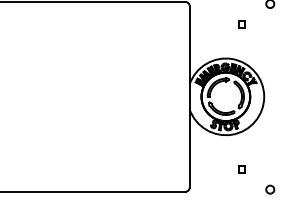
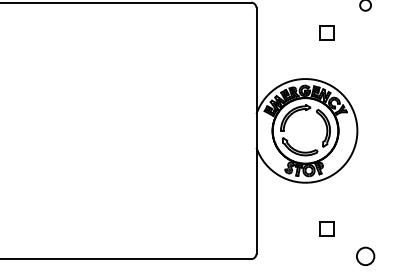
part: (242, 24) -> (327, 32), size x1.6
part: (242, 169) -> (327, 229), size x1.6
circle: (270, 189) -> (365, 256), size x1.6

